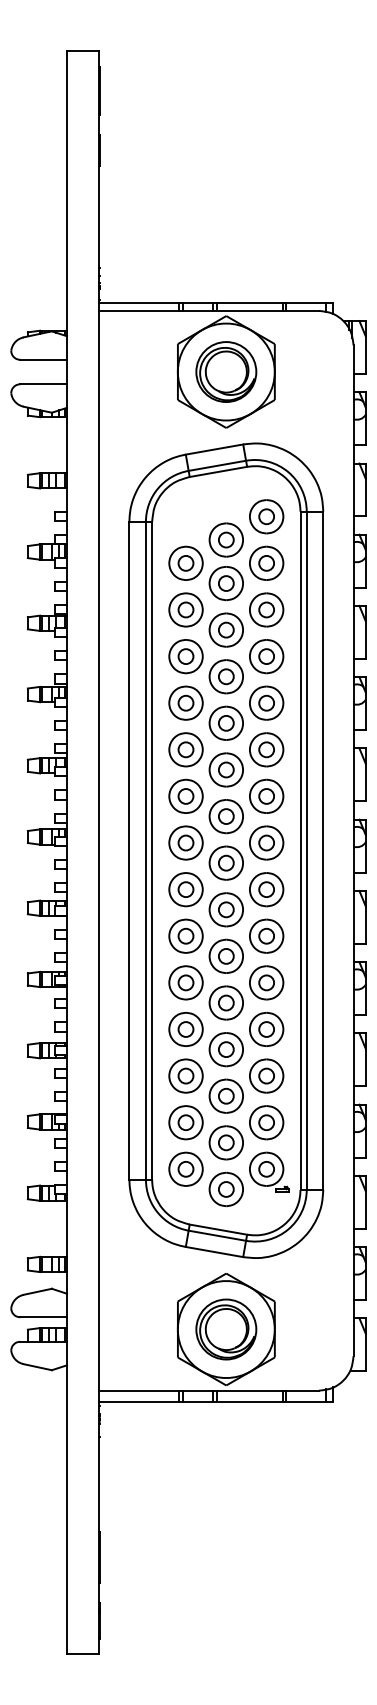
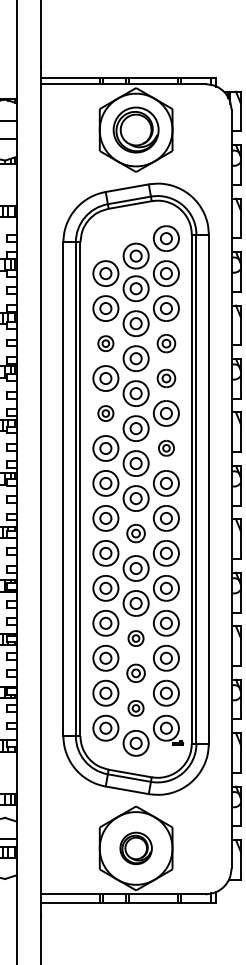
part: (185, 656) -> (105, 343), size x0.6
part: (266, 656) -> (166, 343), size x0.7
part: (266, 702) -> (166, 377), size x0.7
part: (185, 749) -> (105, 413), size x0.6
part: (266, 795) -> (166, 447), size x0.6
part: (225, 909) -> (135, 533), size x0.7
part: (225, 1049) -> (135, 638), size x0.6
part: (225, 1095) -> (135, 672), size x0.7
part: (225, 1142) -> (135, 708), size x0.6
part: (226, 1329) -> (136, 848), size x0.7

